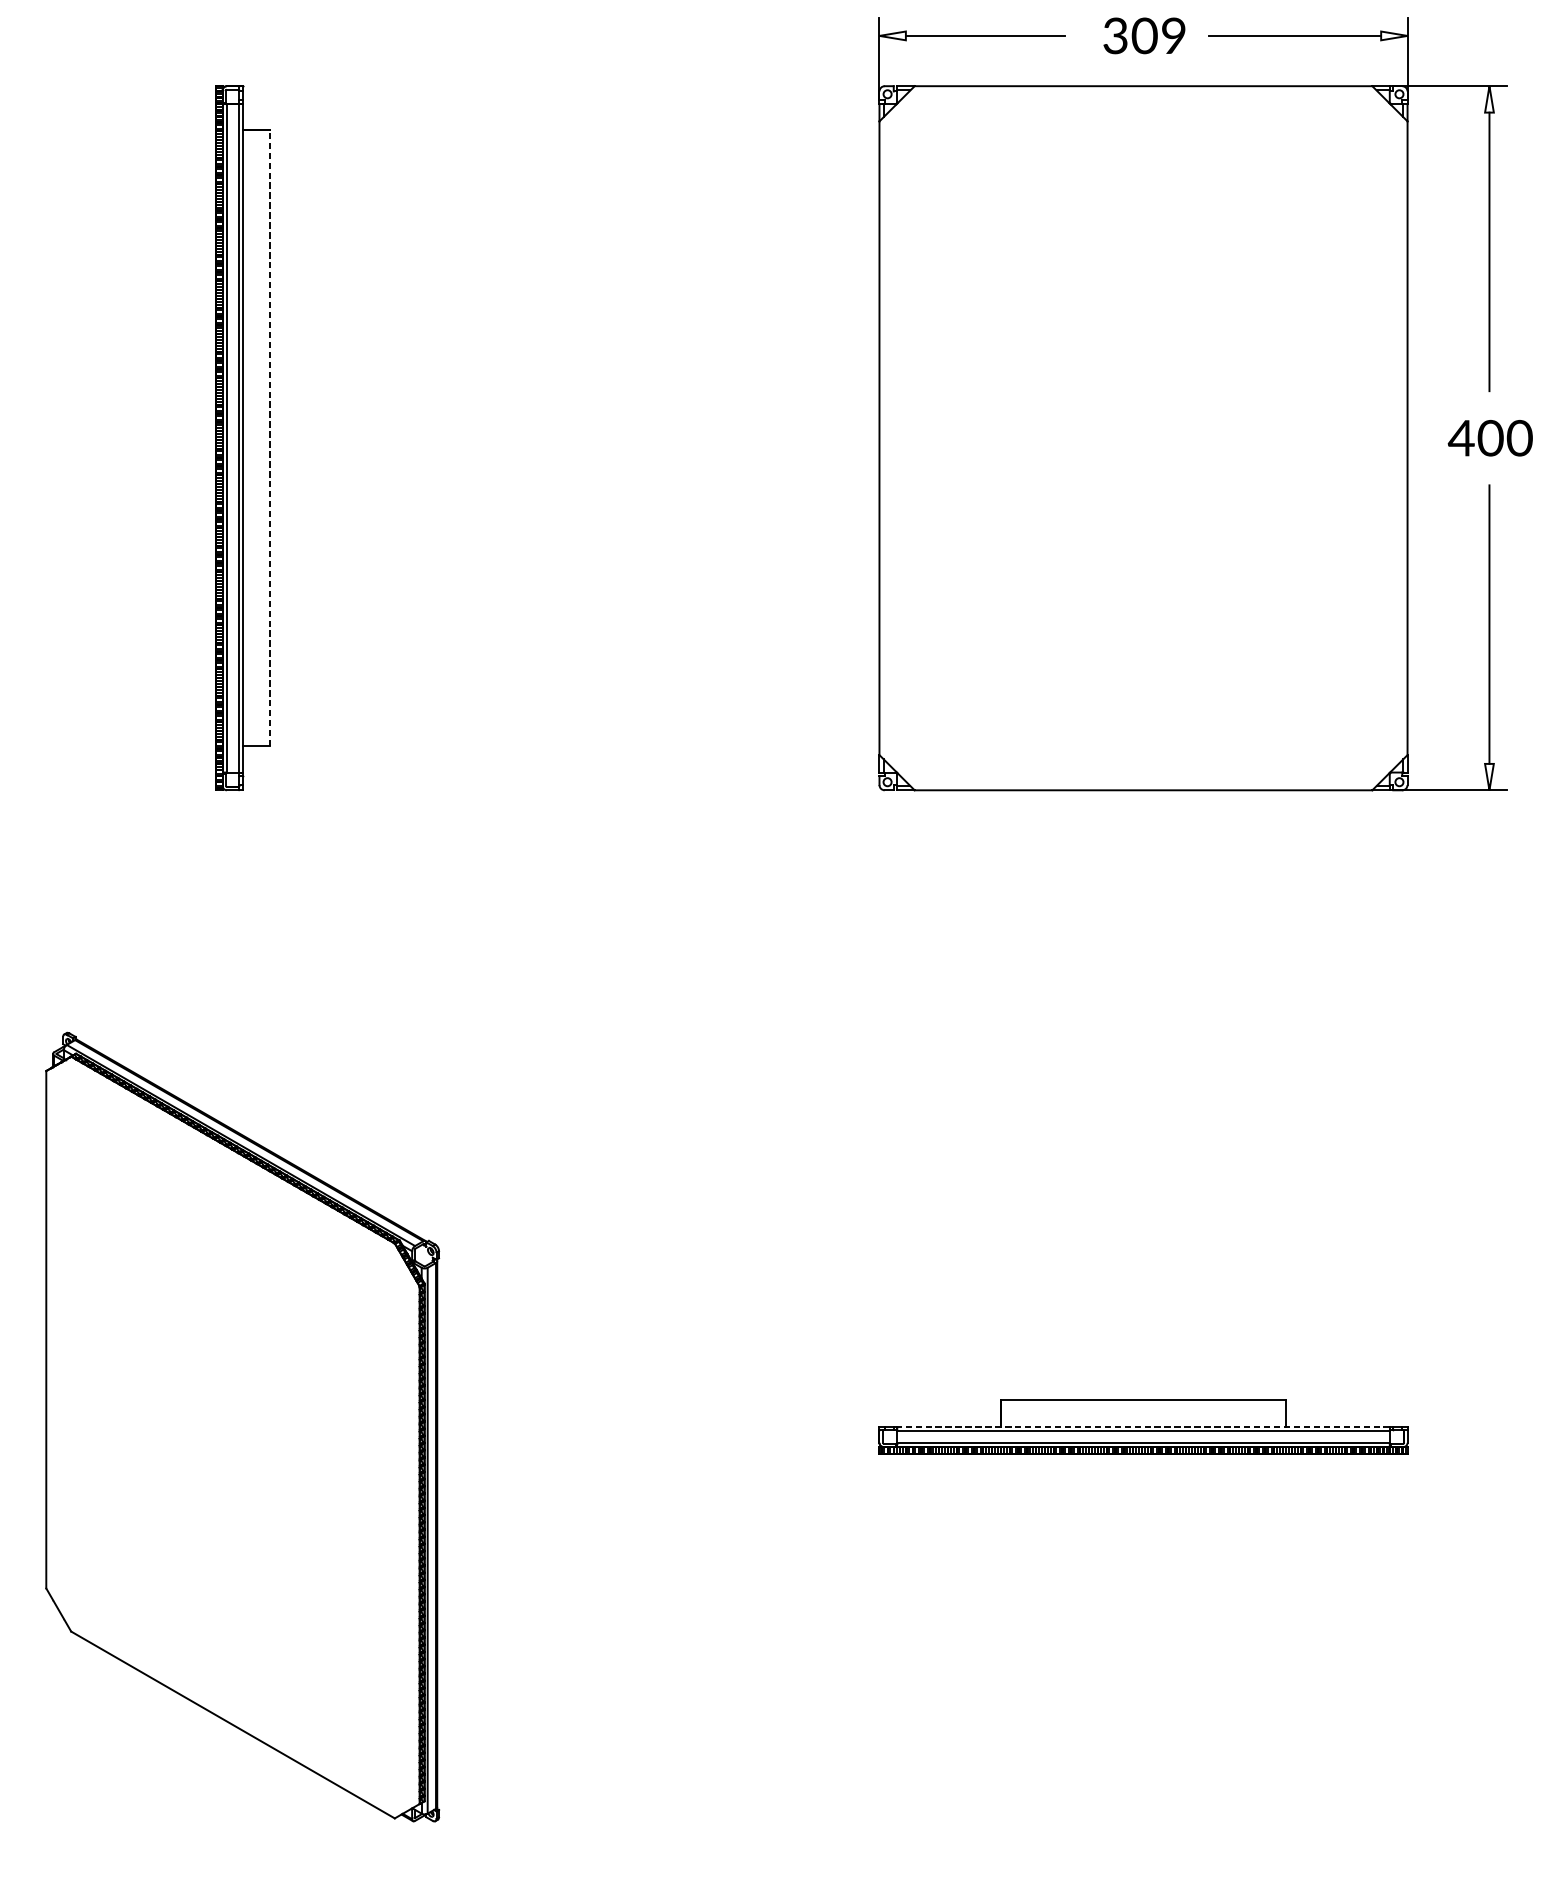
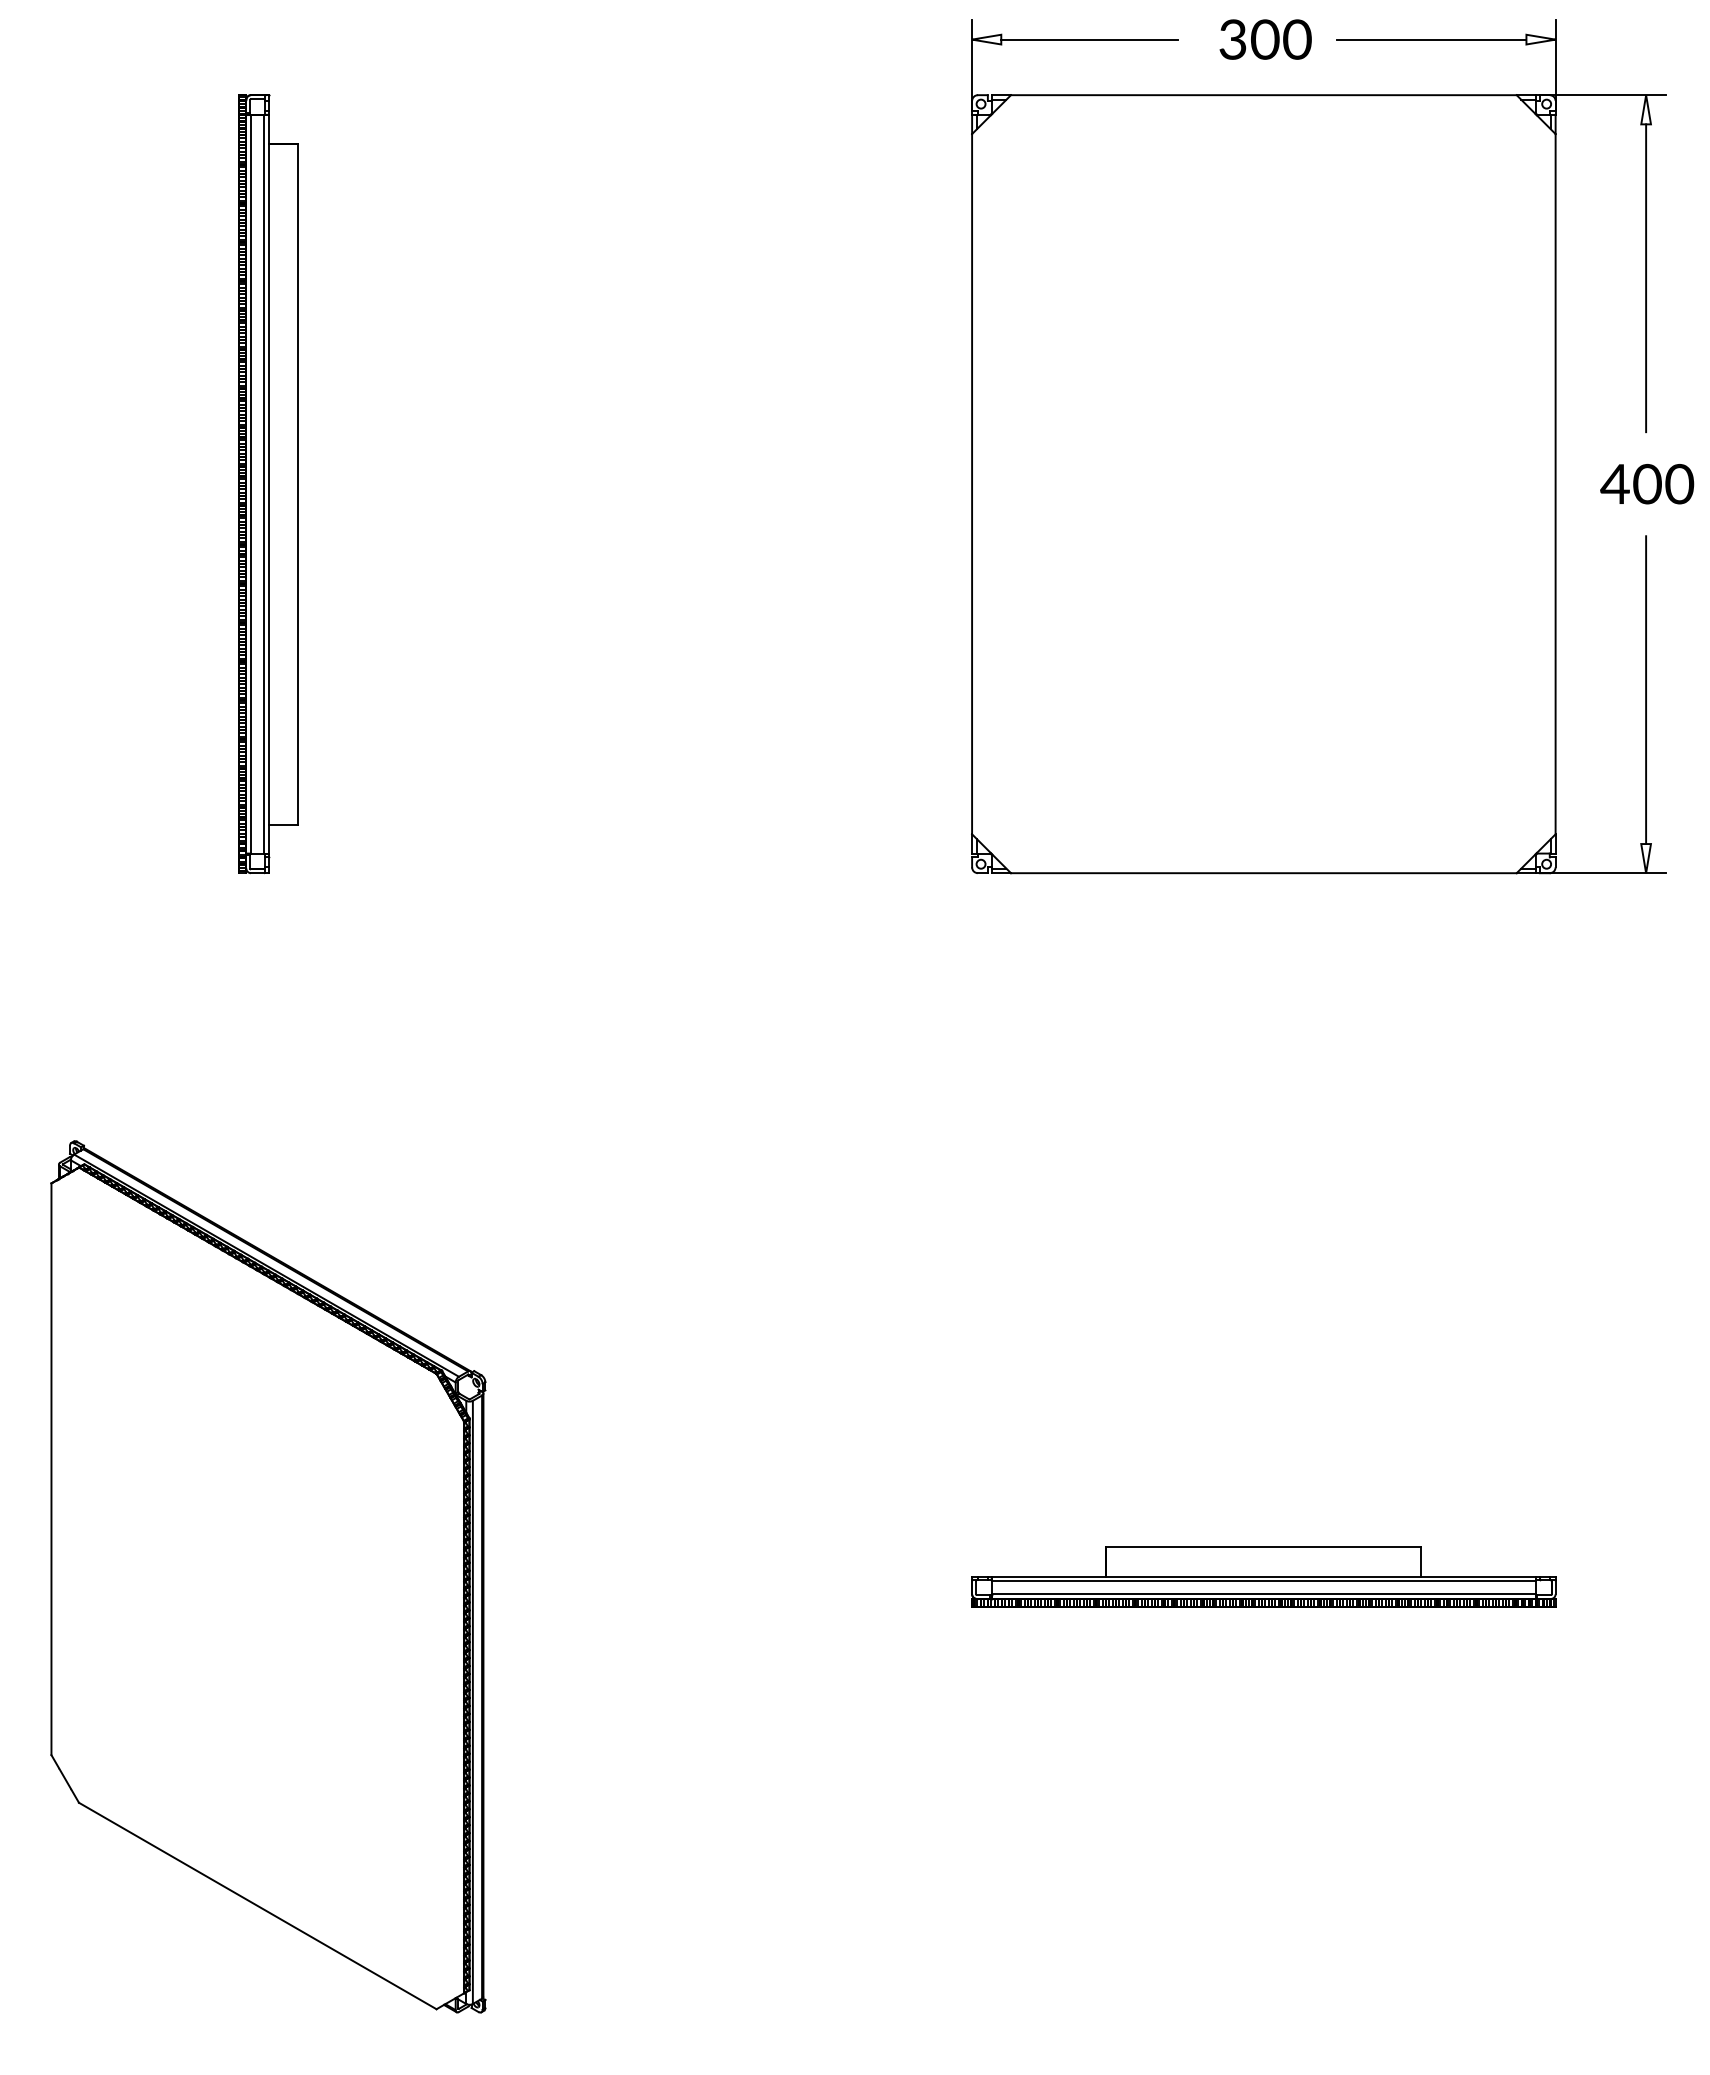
text: (1173, 36) -> (1297, 40), 309 -> 300
line: (269, 437) -> (298, 483), dashed -> solid
line: (1143, 1426) -> (1263, 1576), dashed -> solid

